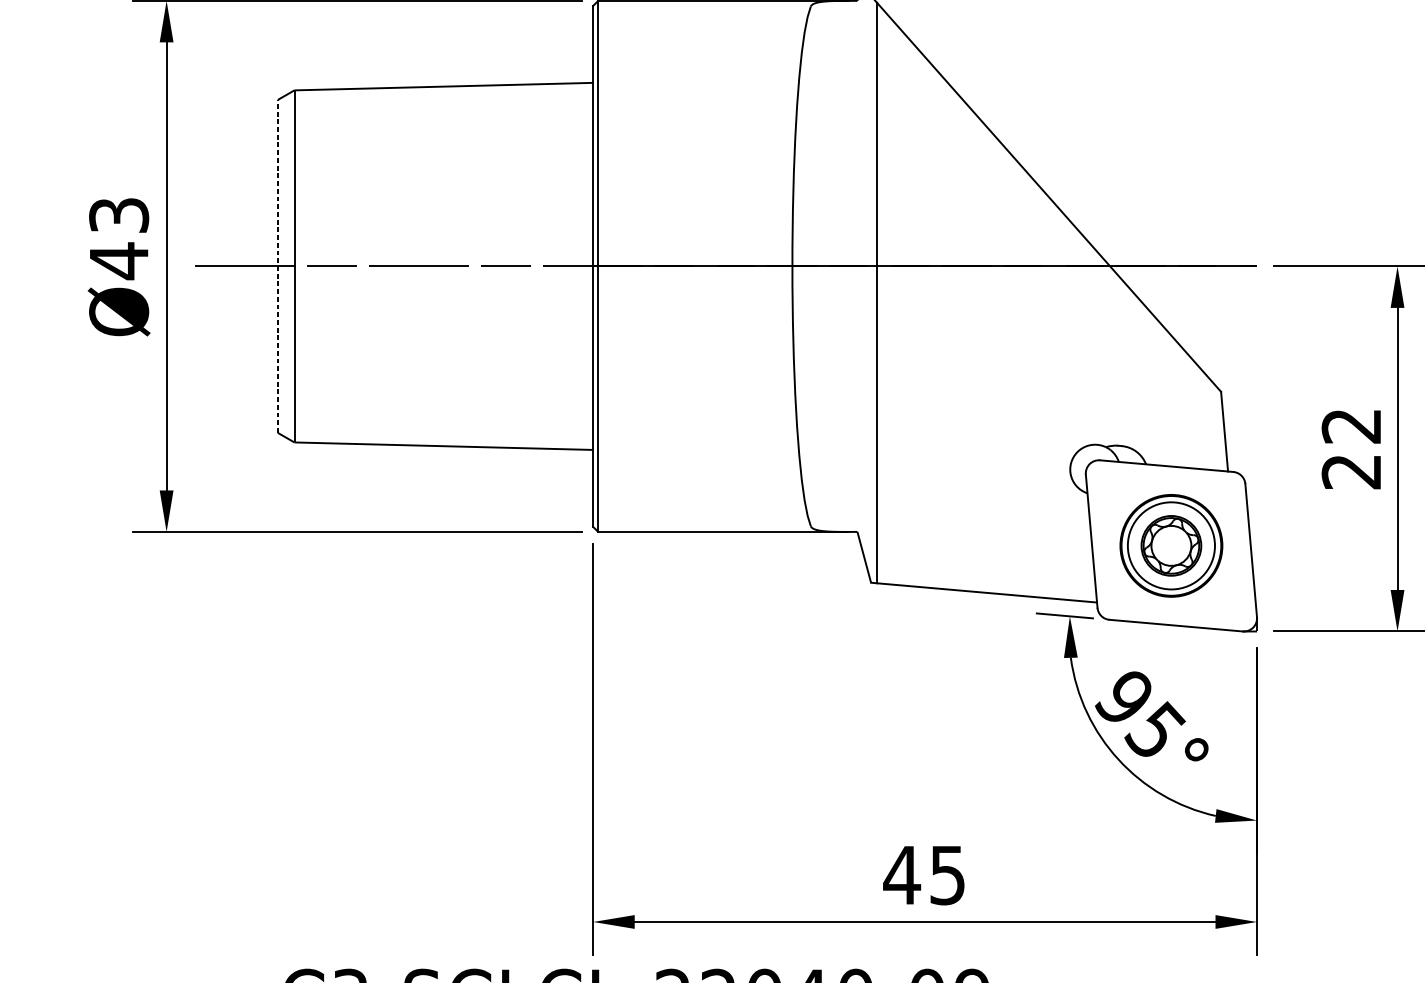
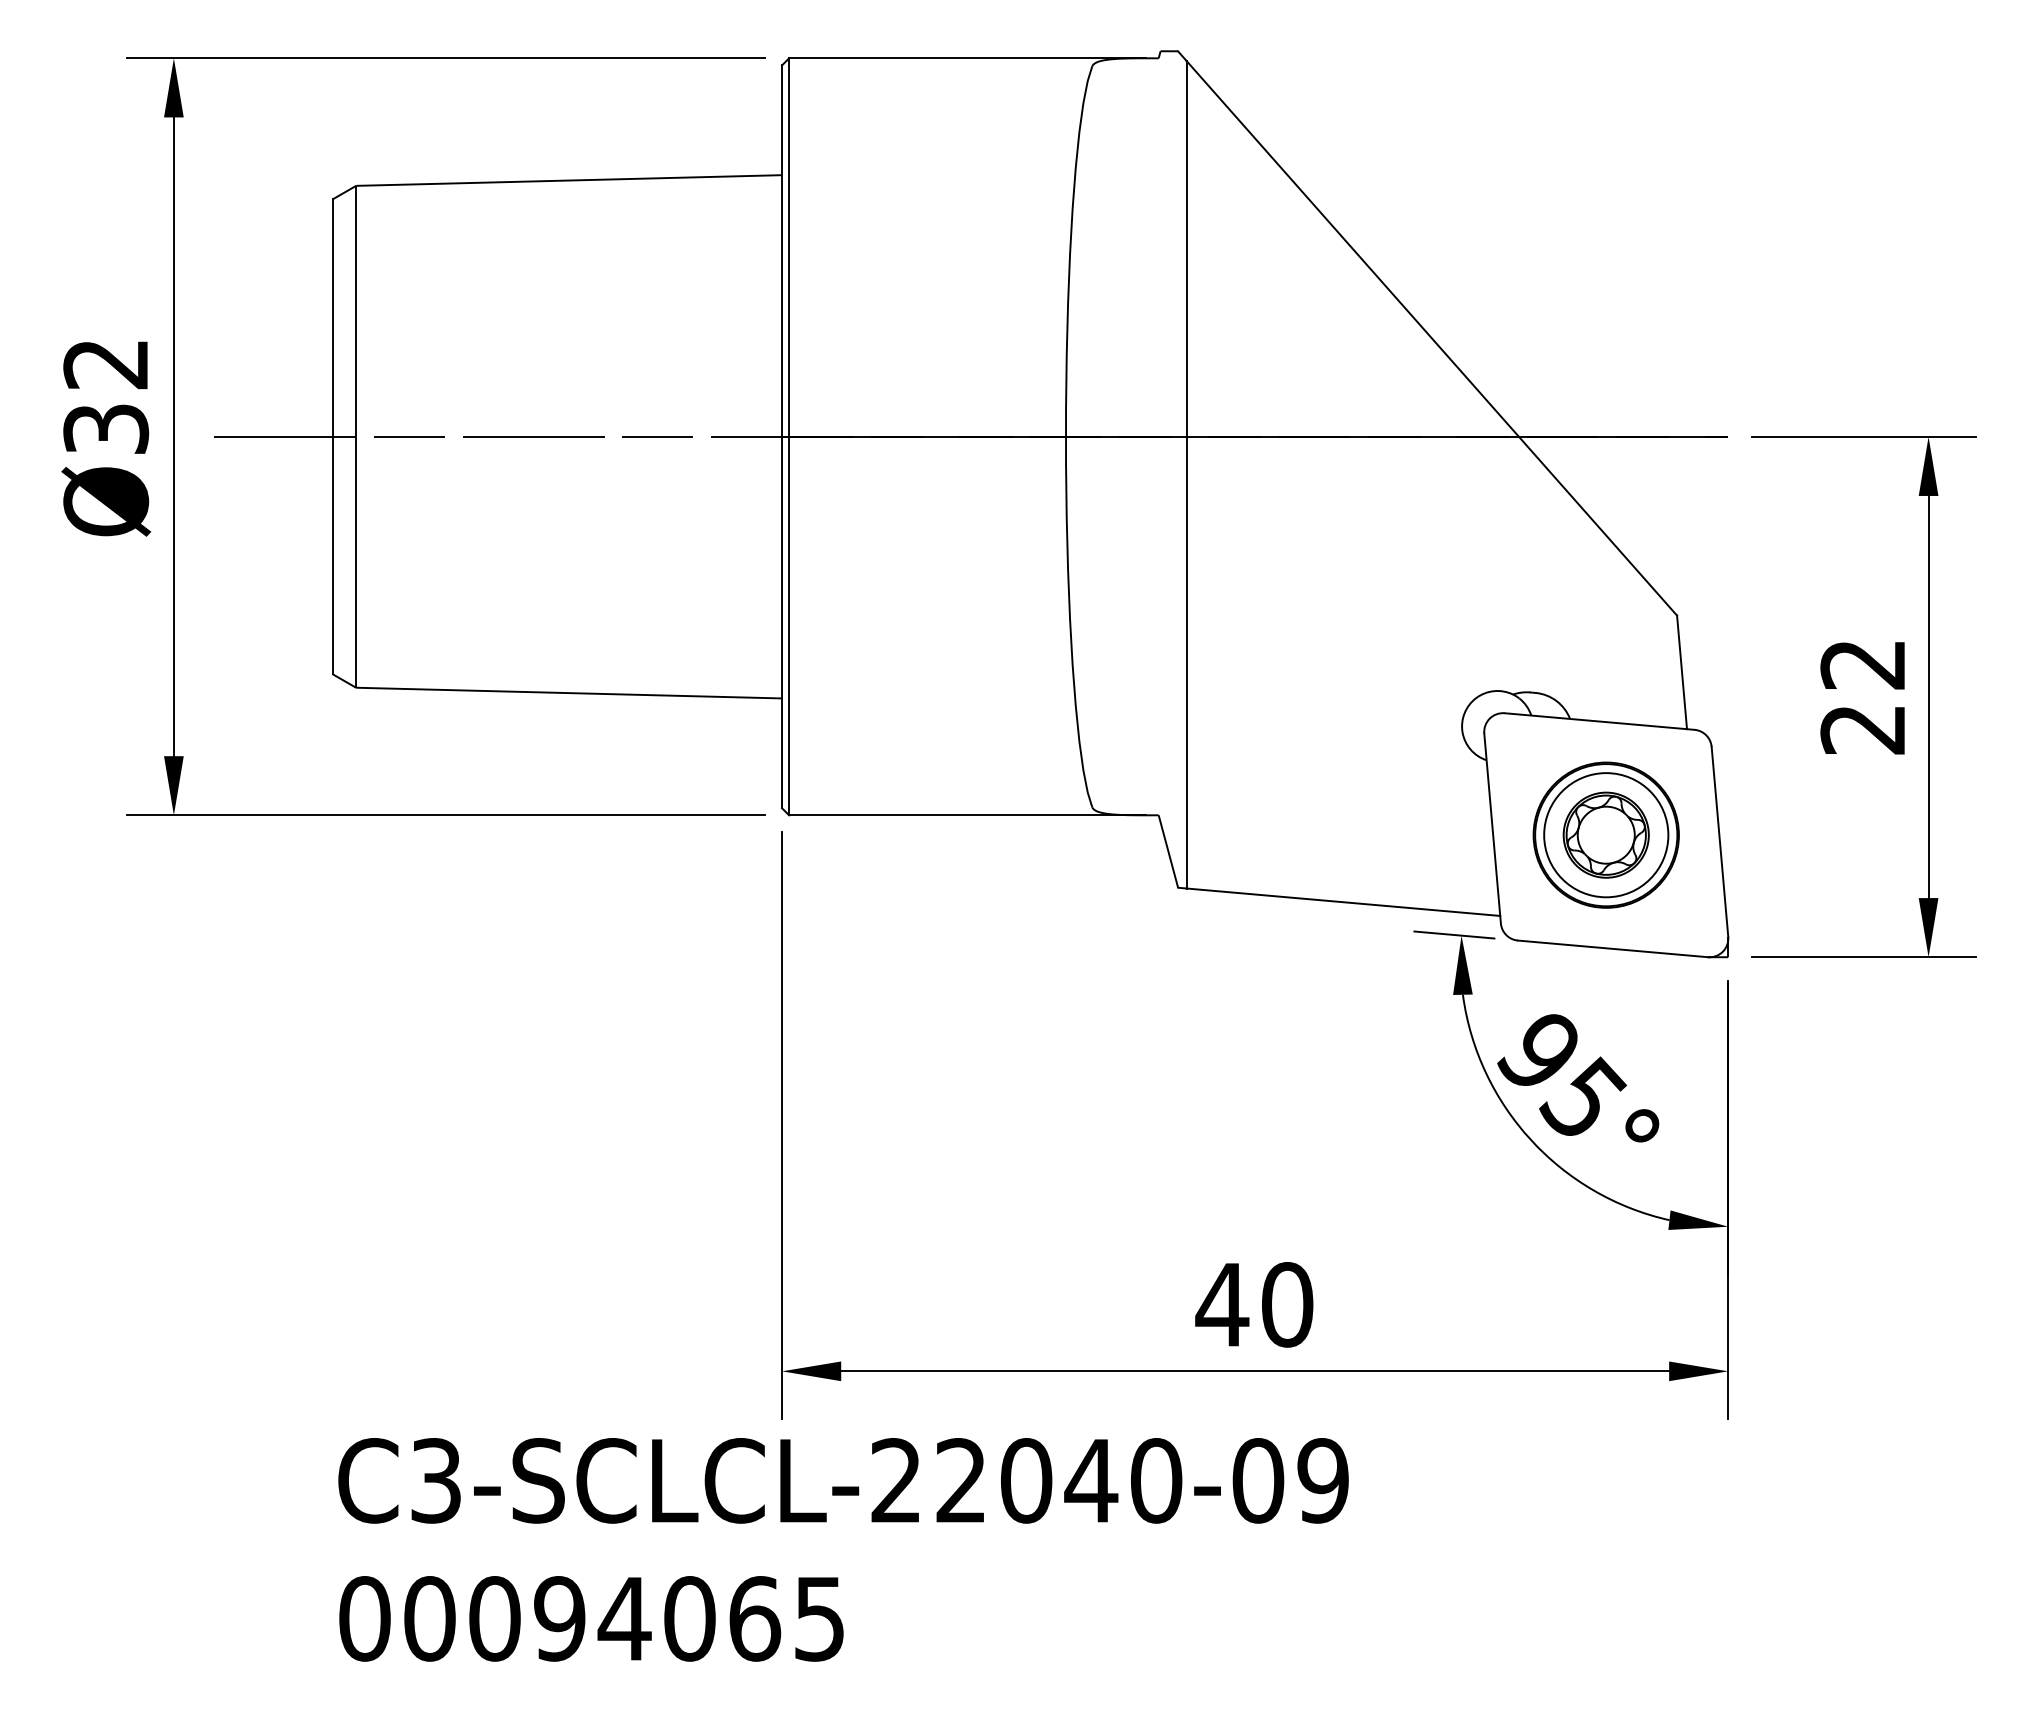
text: (119, 238) -> (106, 397), Ø43 -> Ø32
line: (277, 266) -> (332, 436), dashed -> solid
text: (947, 875) -> (1287, 1304), 45 -> 40

